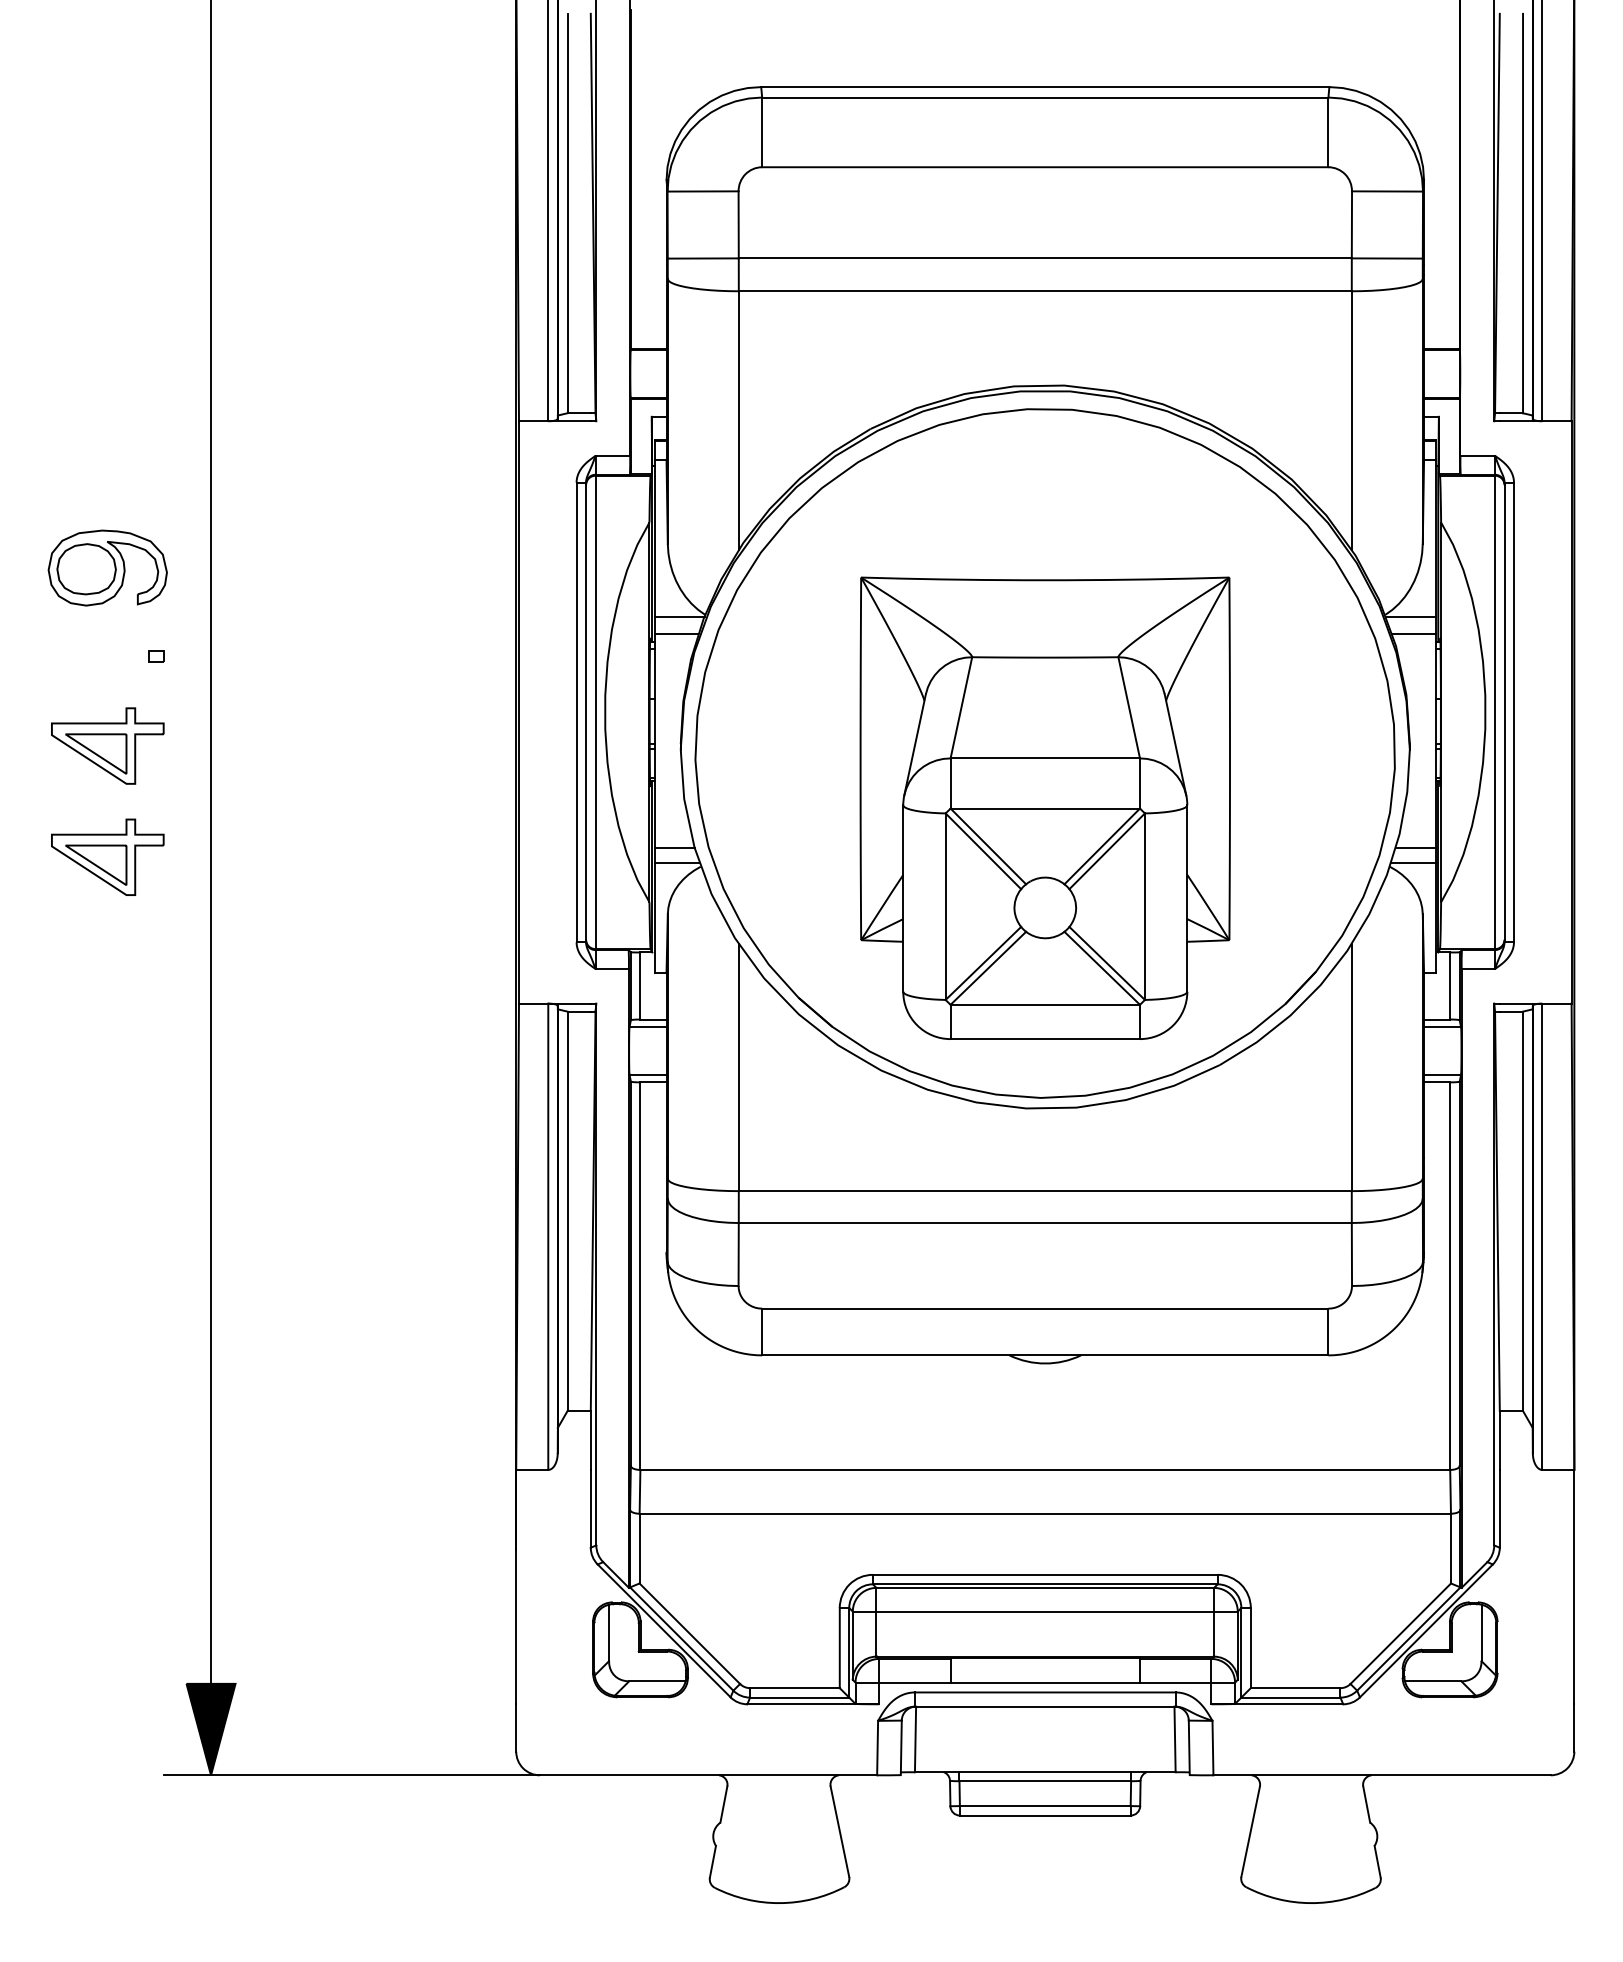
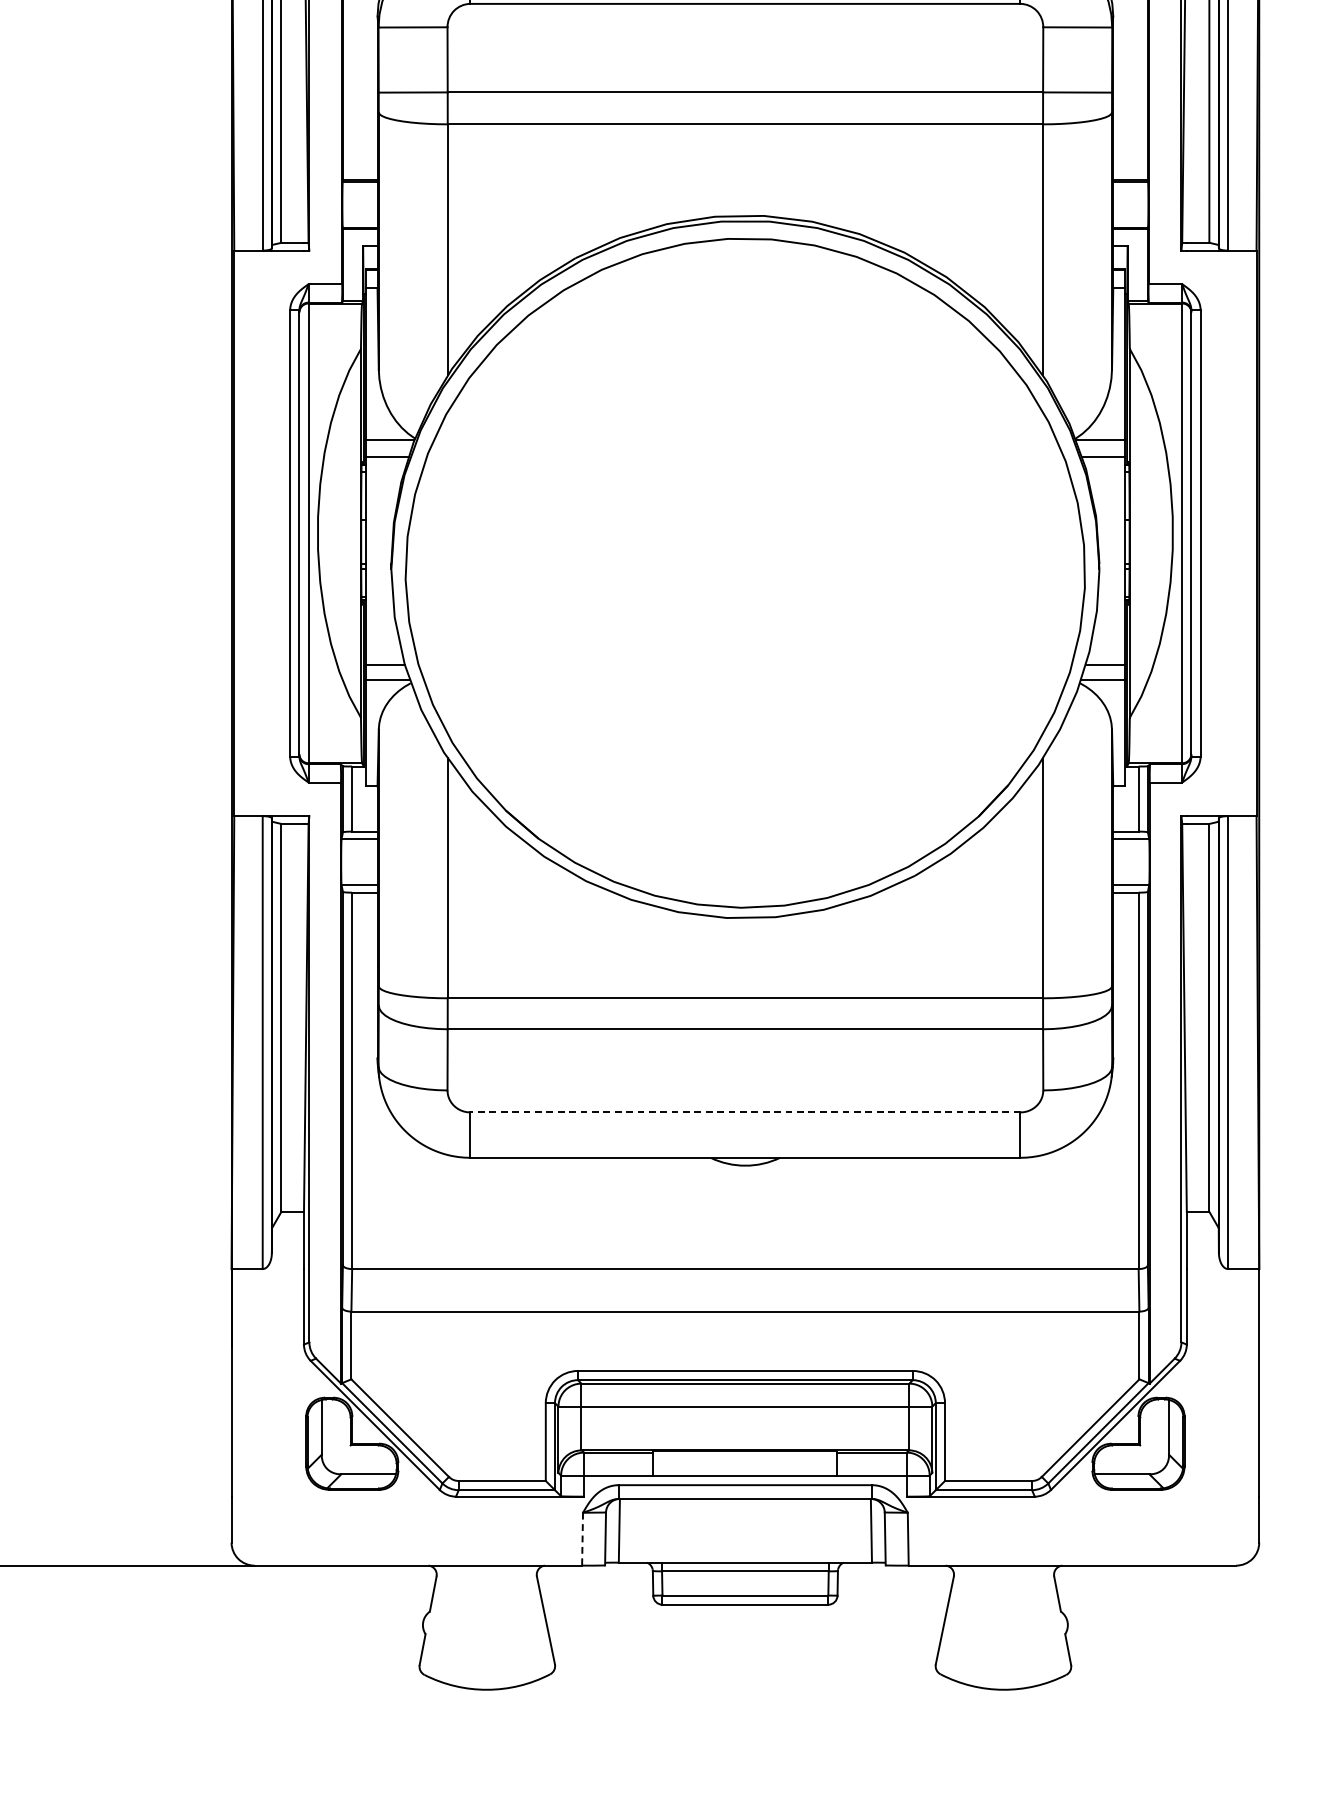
part: (1044, 807) -> (744, 625), removed
line: (1044, 1308) -> (744, 1112), solid -> dashed
line: (877, 1748) -> (582, 1539), solid -> dashed

